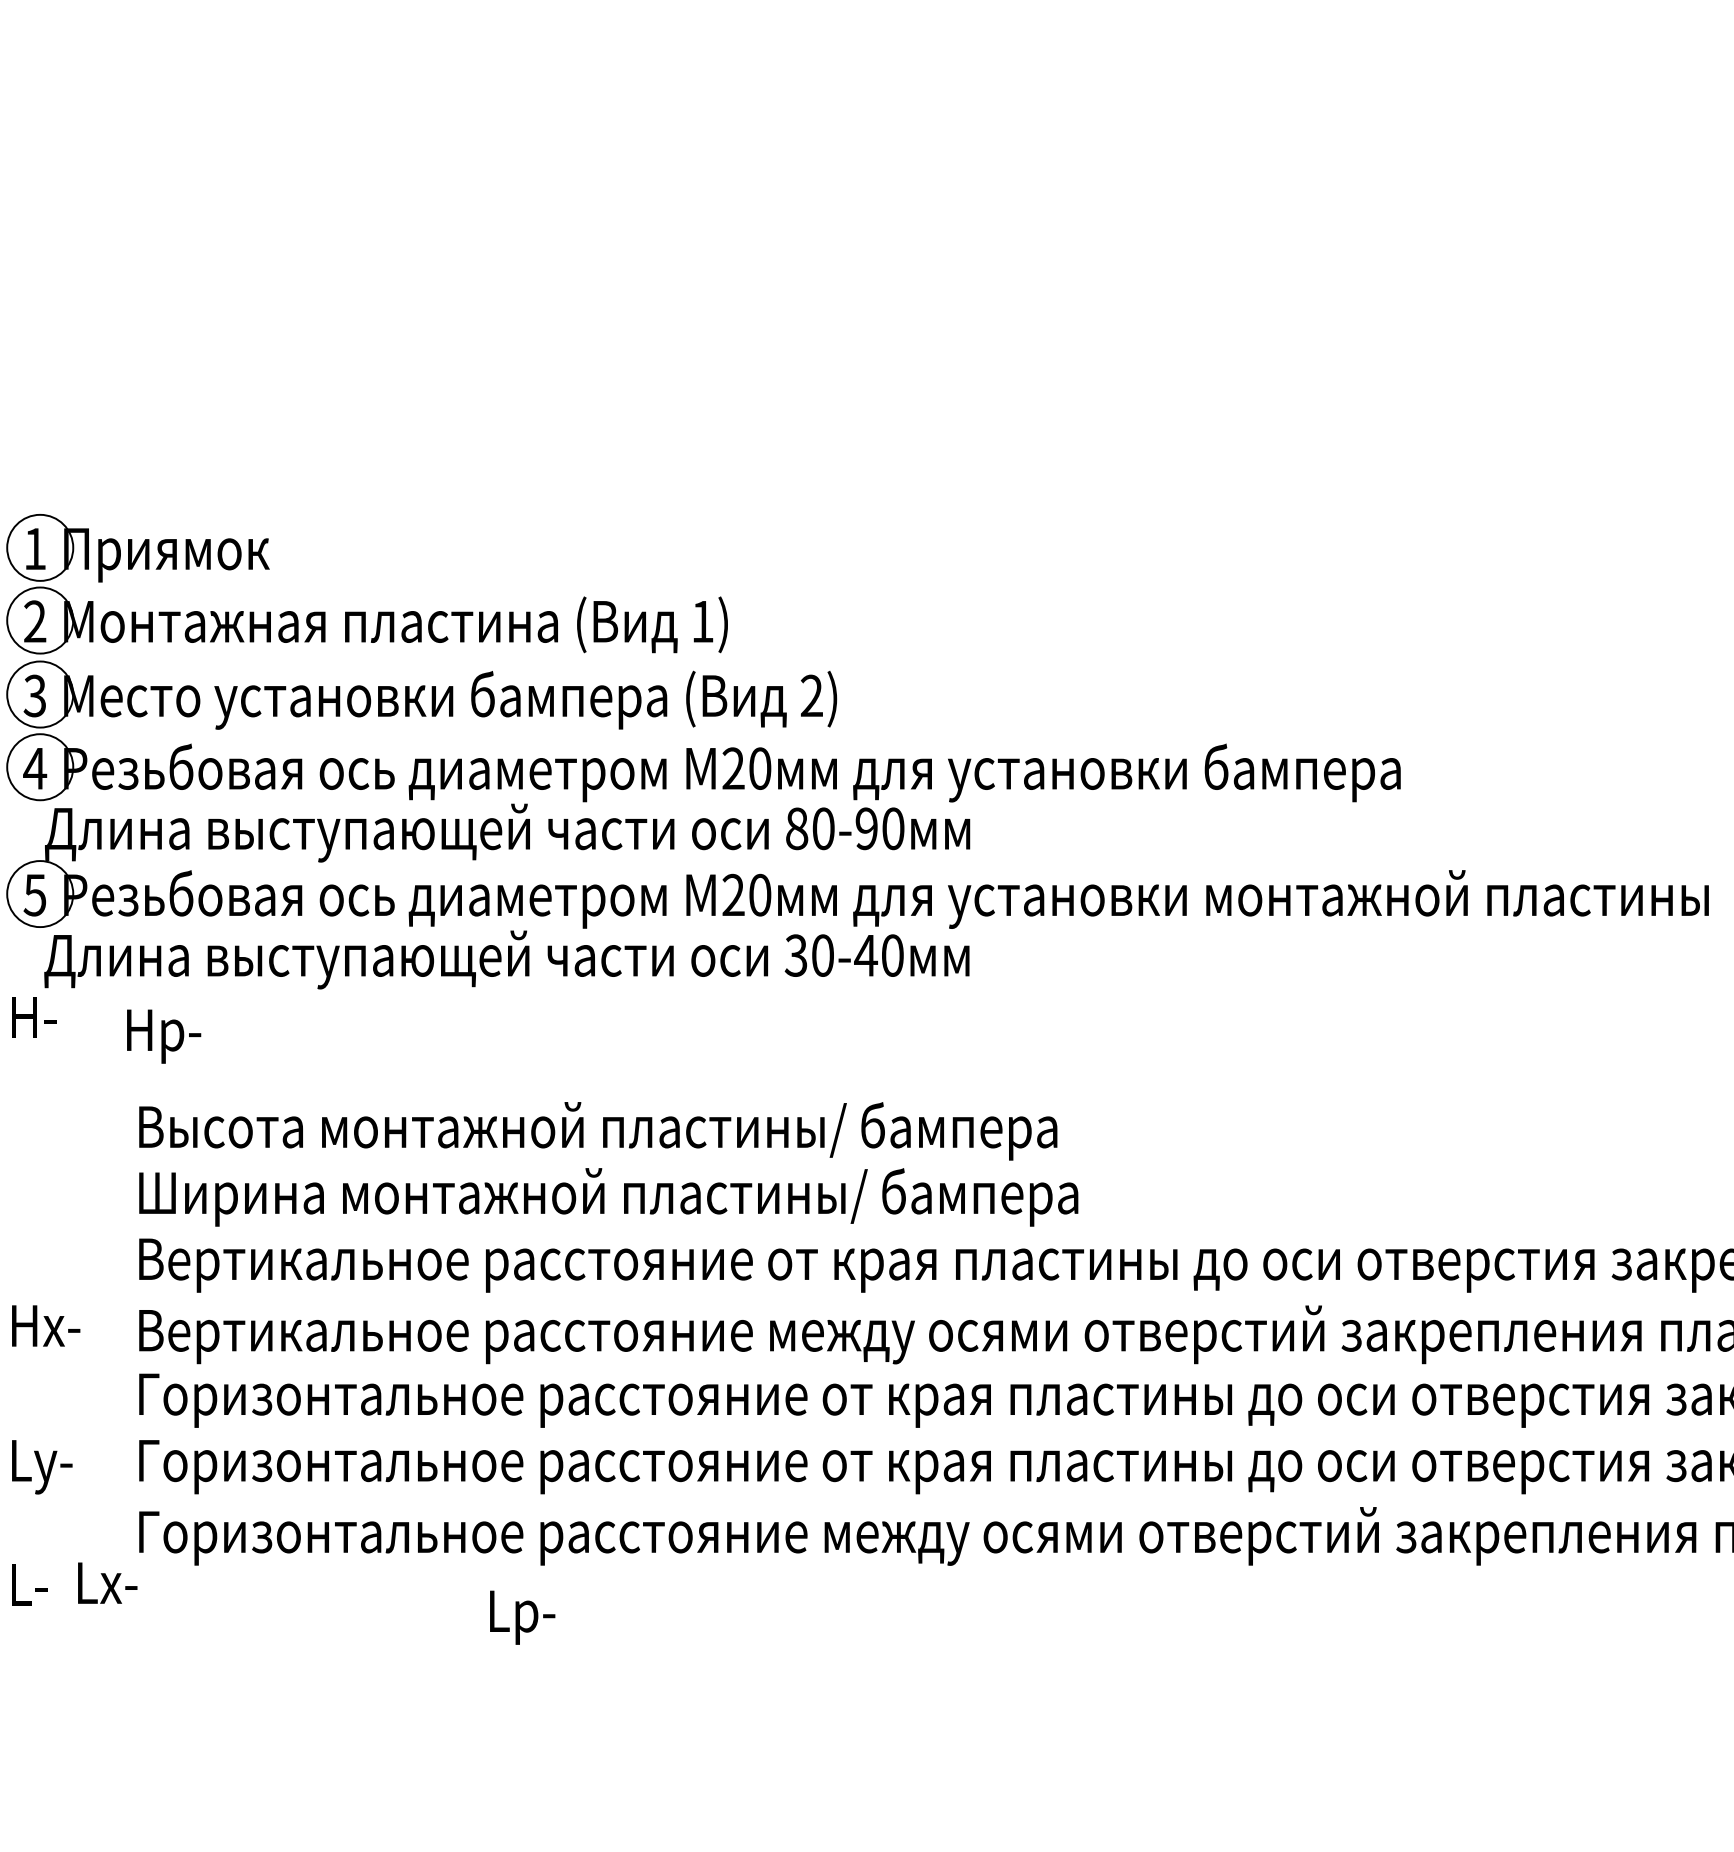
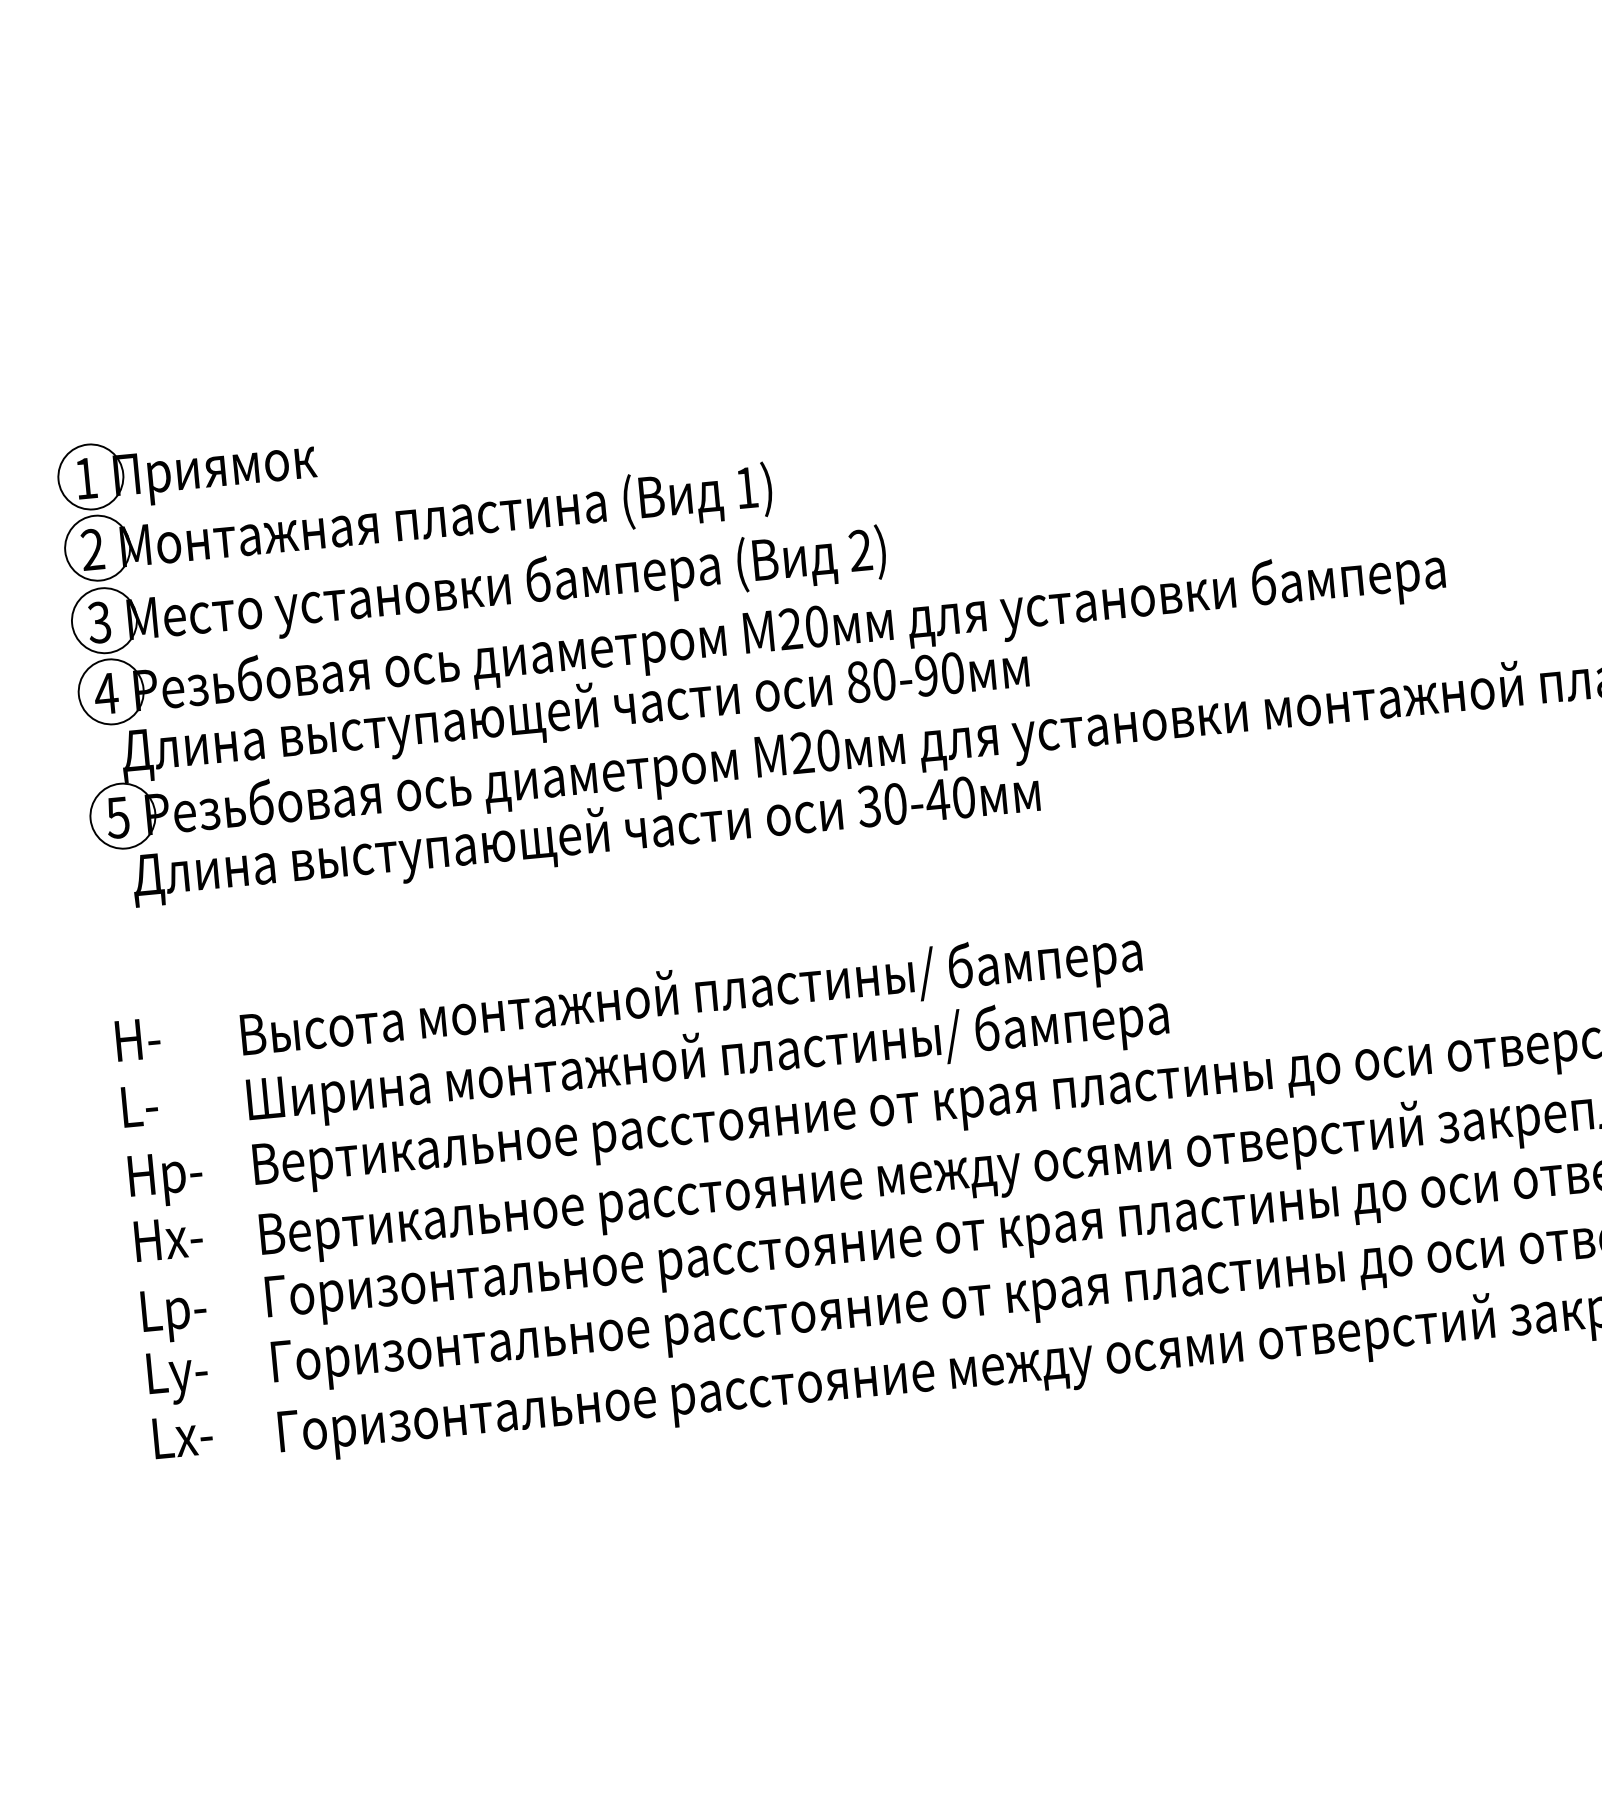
text: (34, 1017) -> (138, 1039), moved
text: (164, 1036) -> (166, 1179), moved
text: (107, 1582) -> (182, 1435), moved
text: (29, 1584) -> (139, 1105), moved
text: (522, 1617) -> (174, 1314), moved

